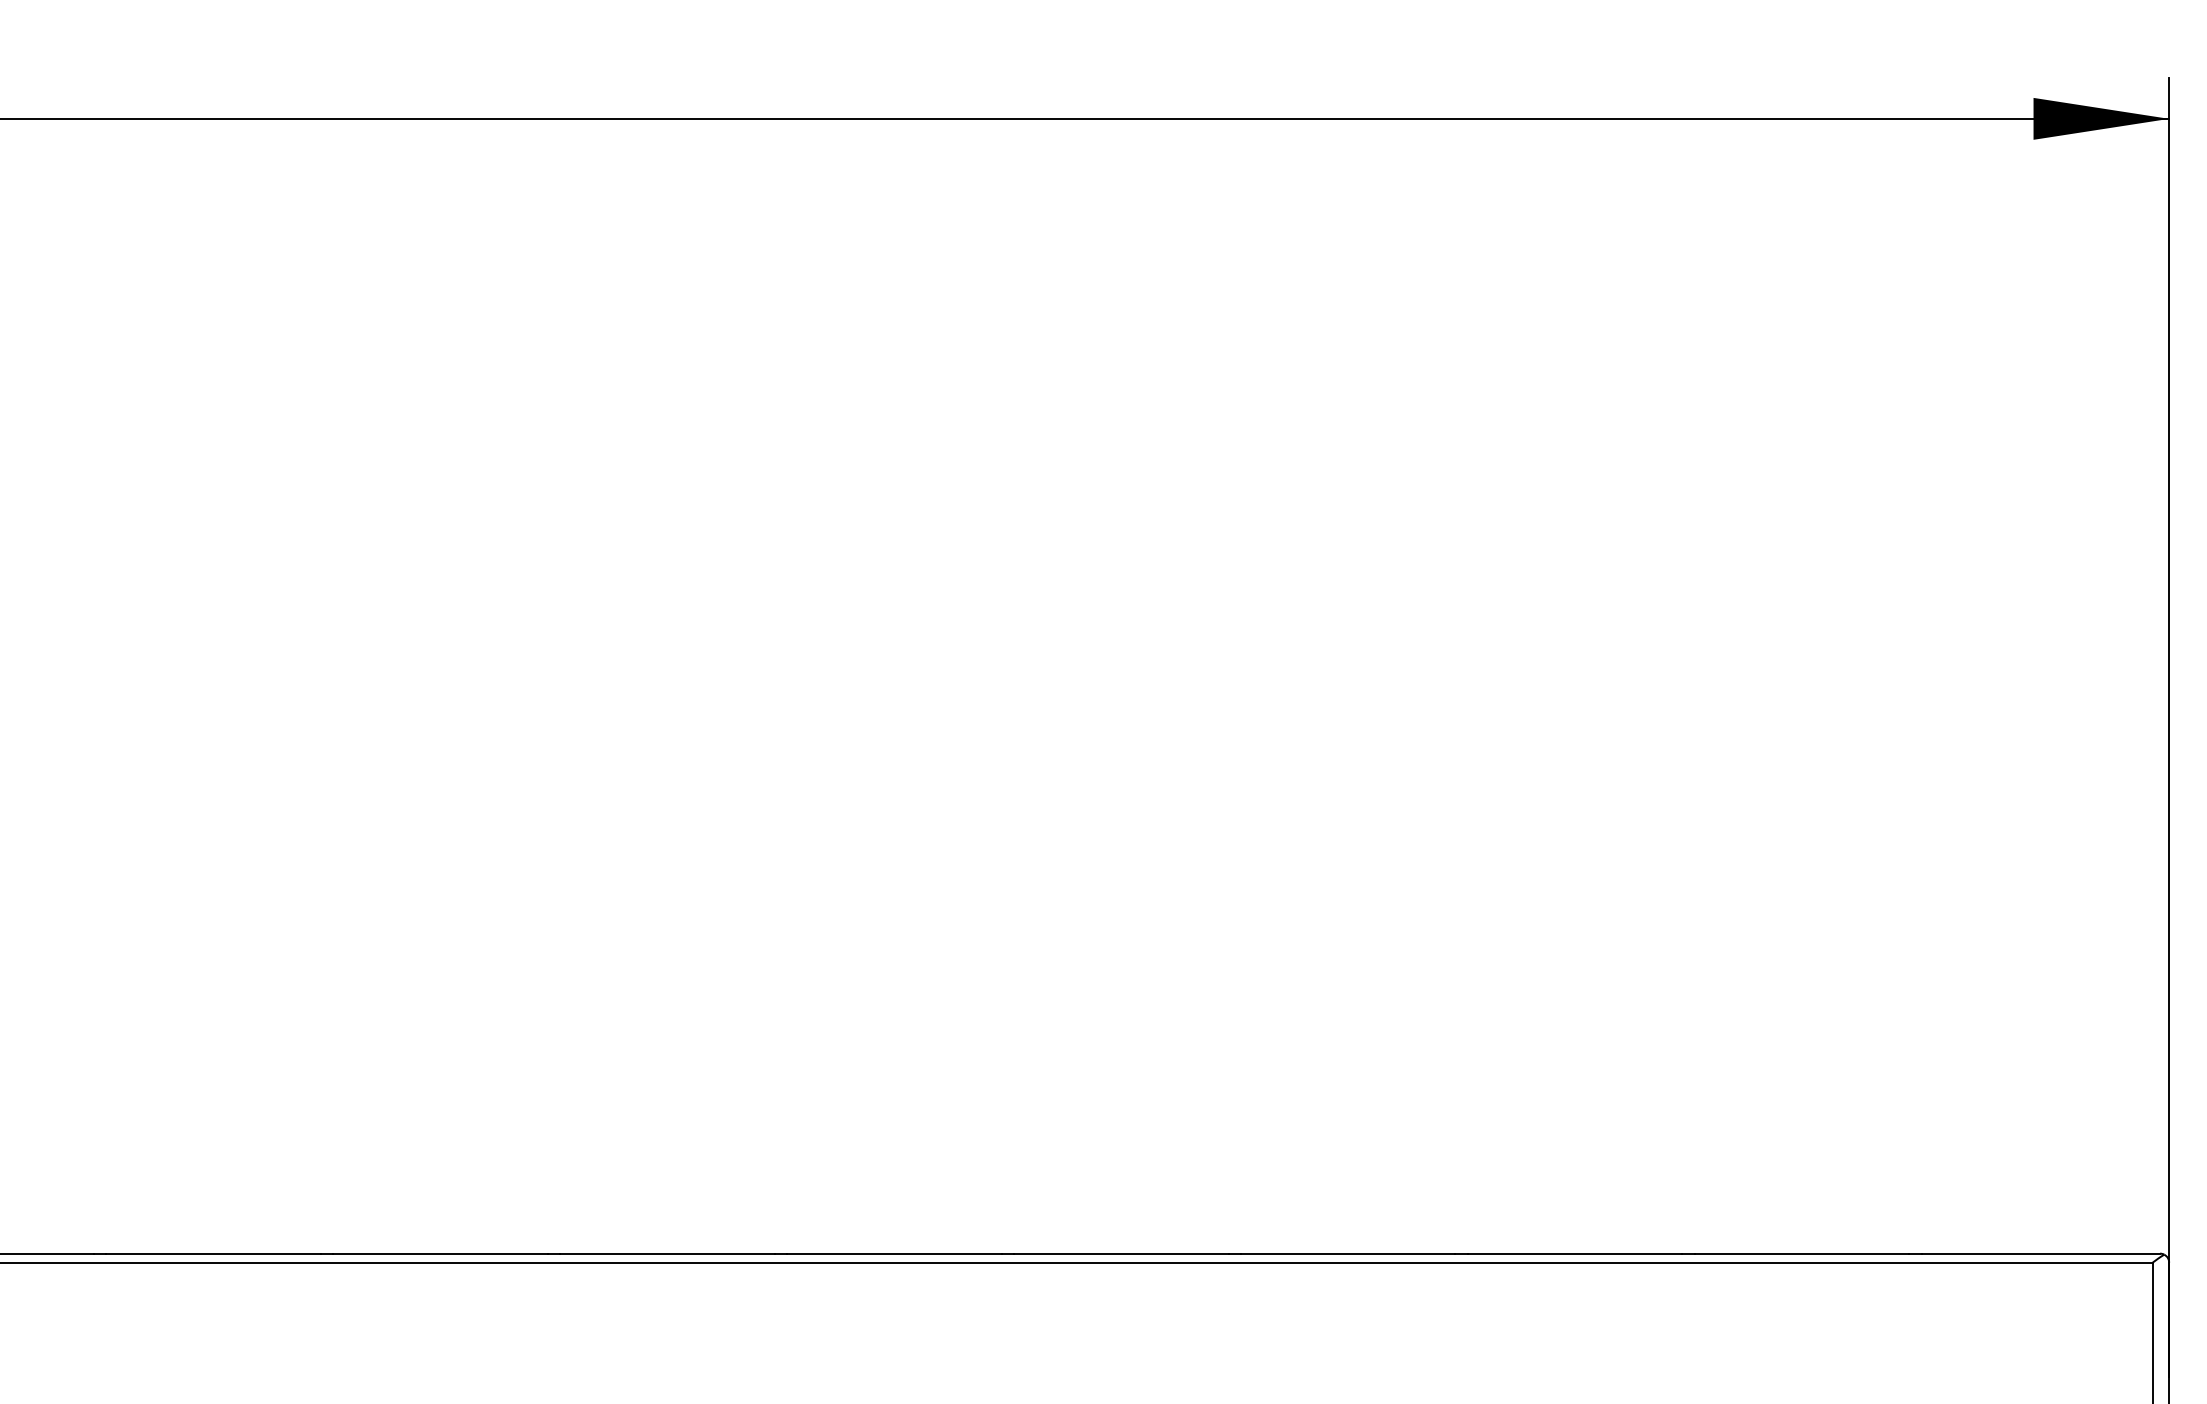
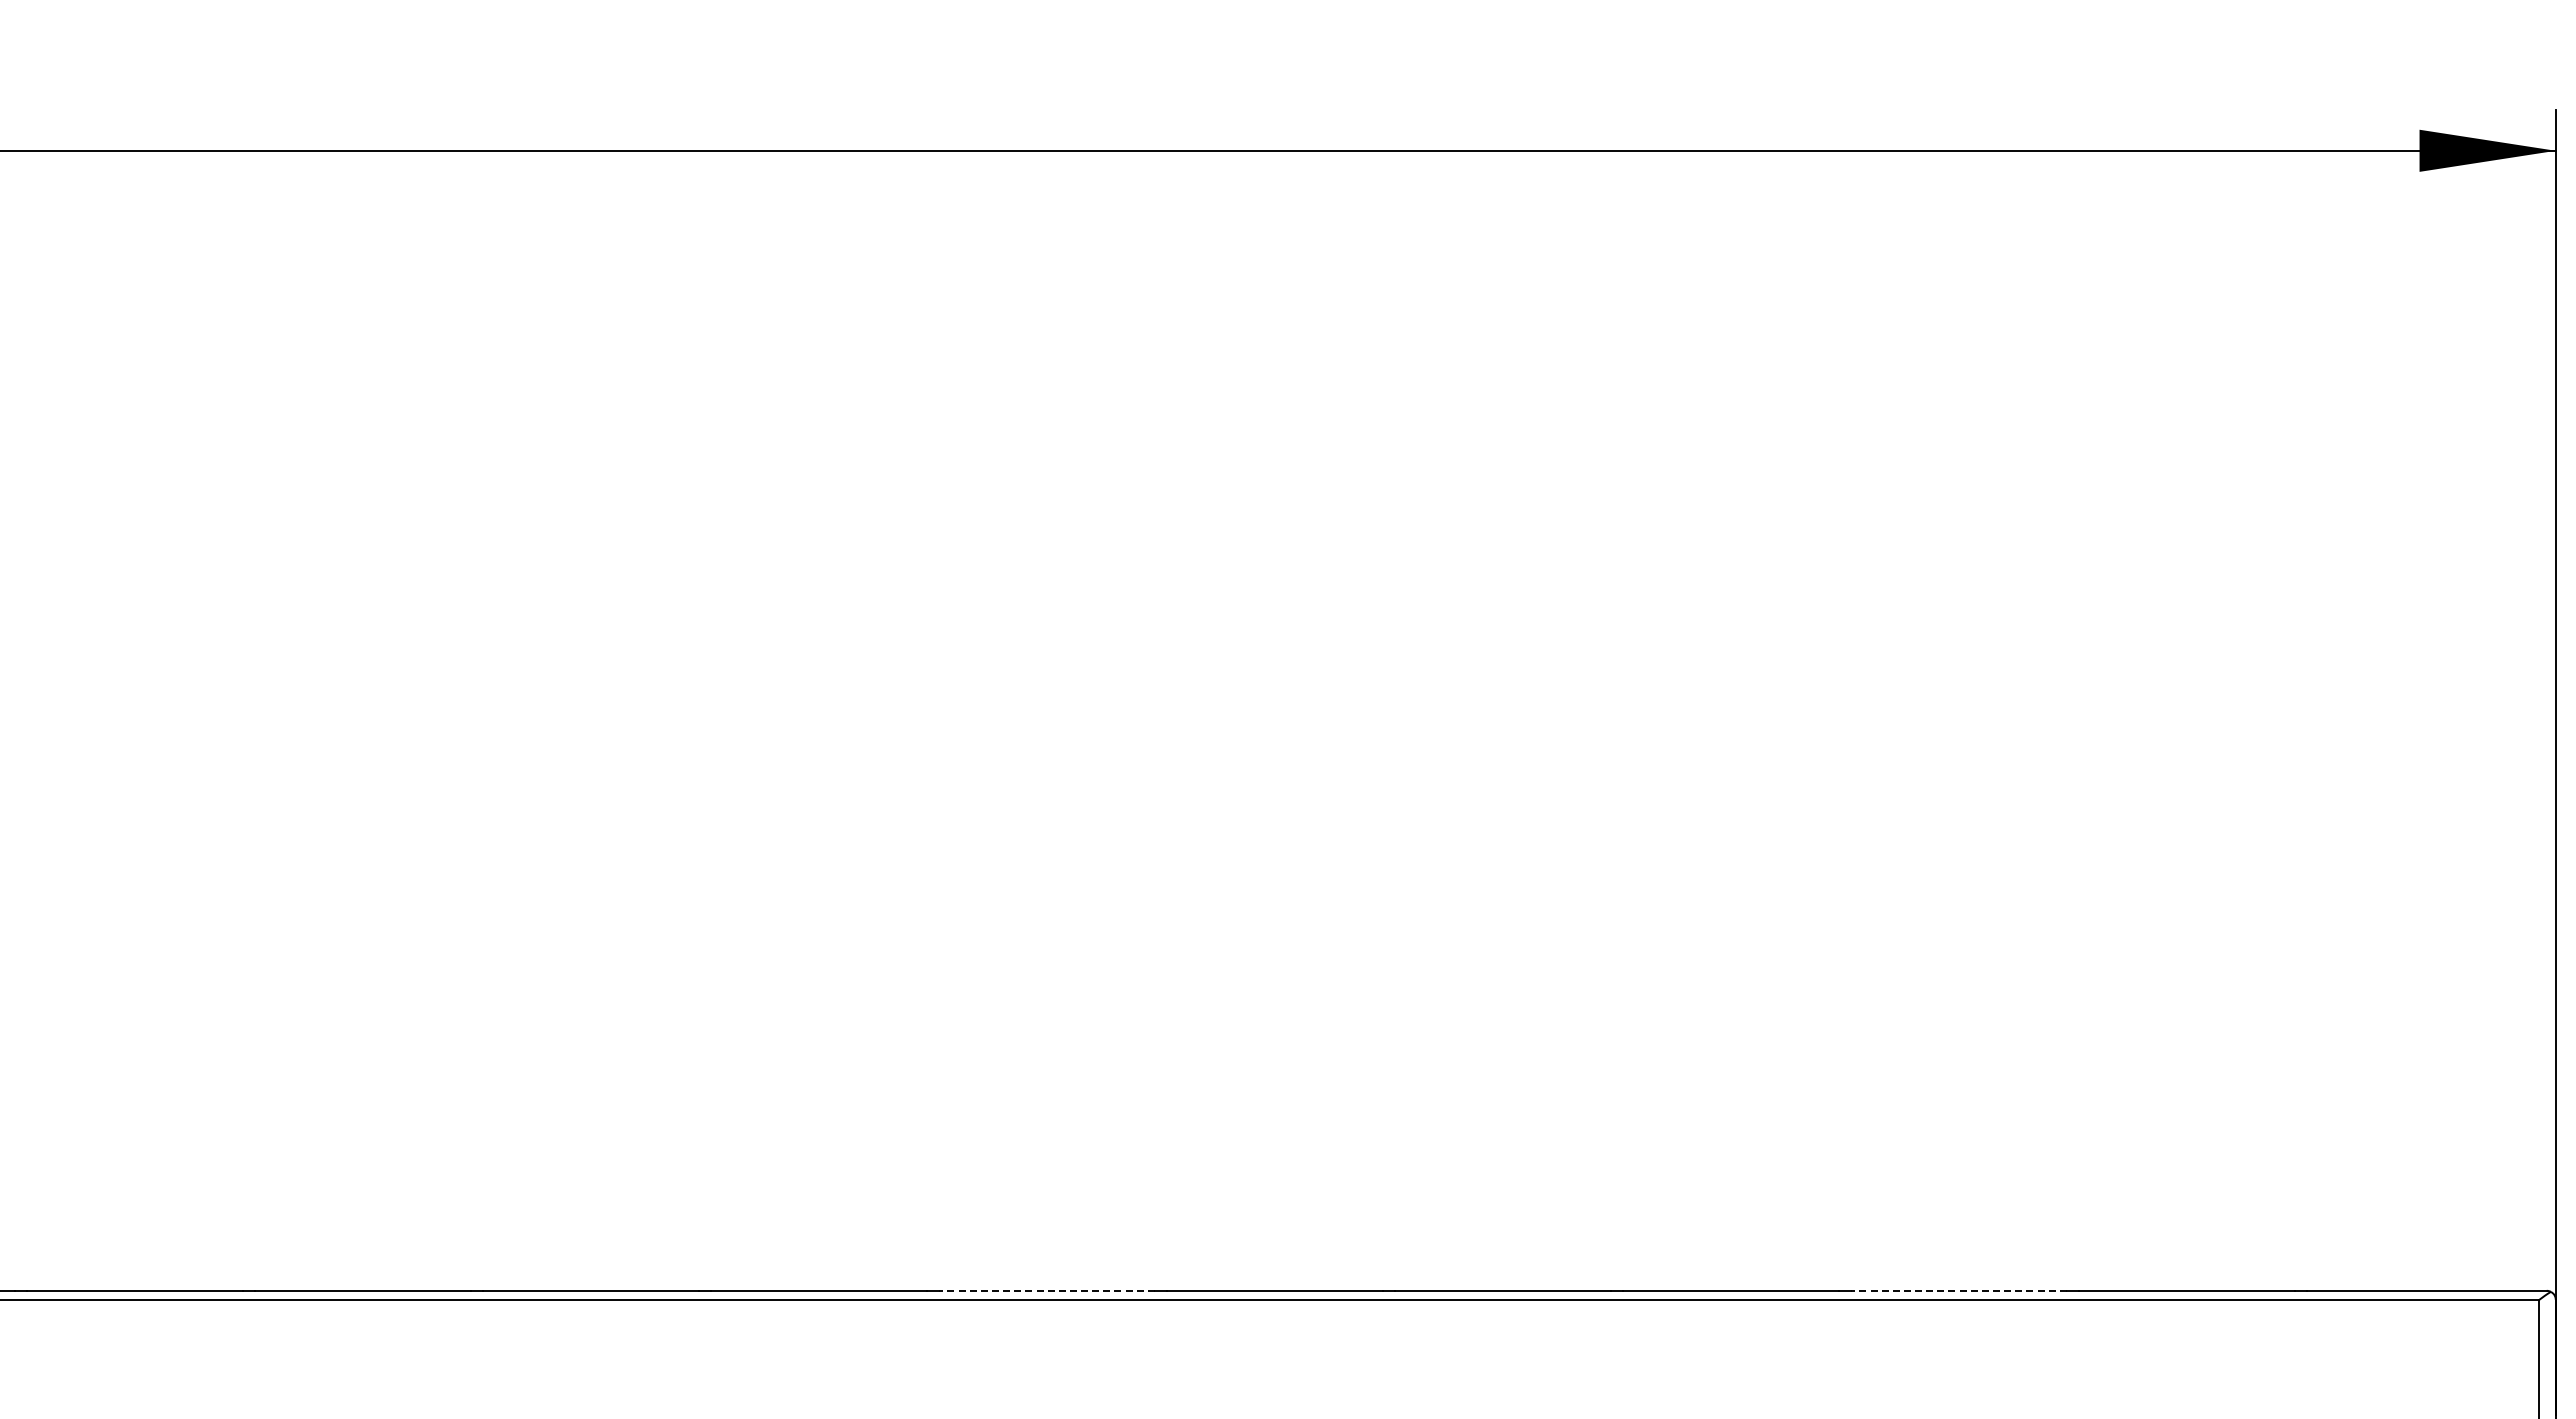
line: (667, 1253) -> (1047, 1290), solid -> dashed
line: (1574, 1253) -> (1958, 1290), solid -> dashed

